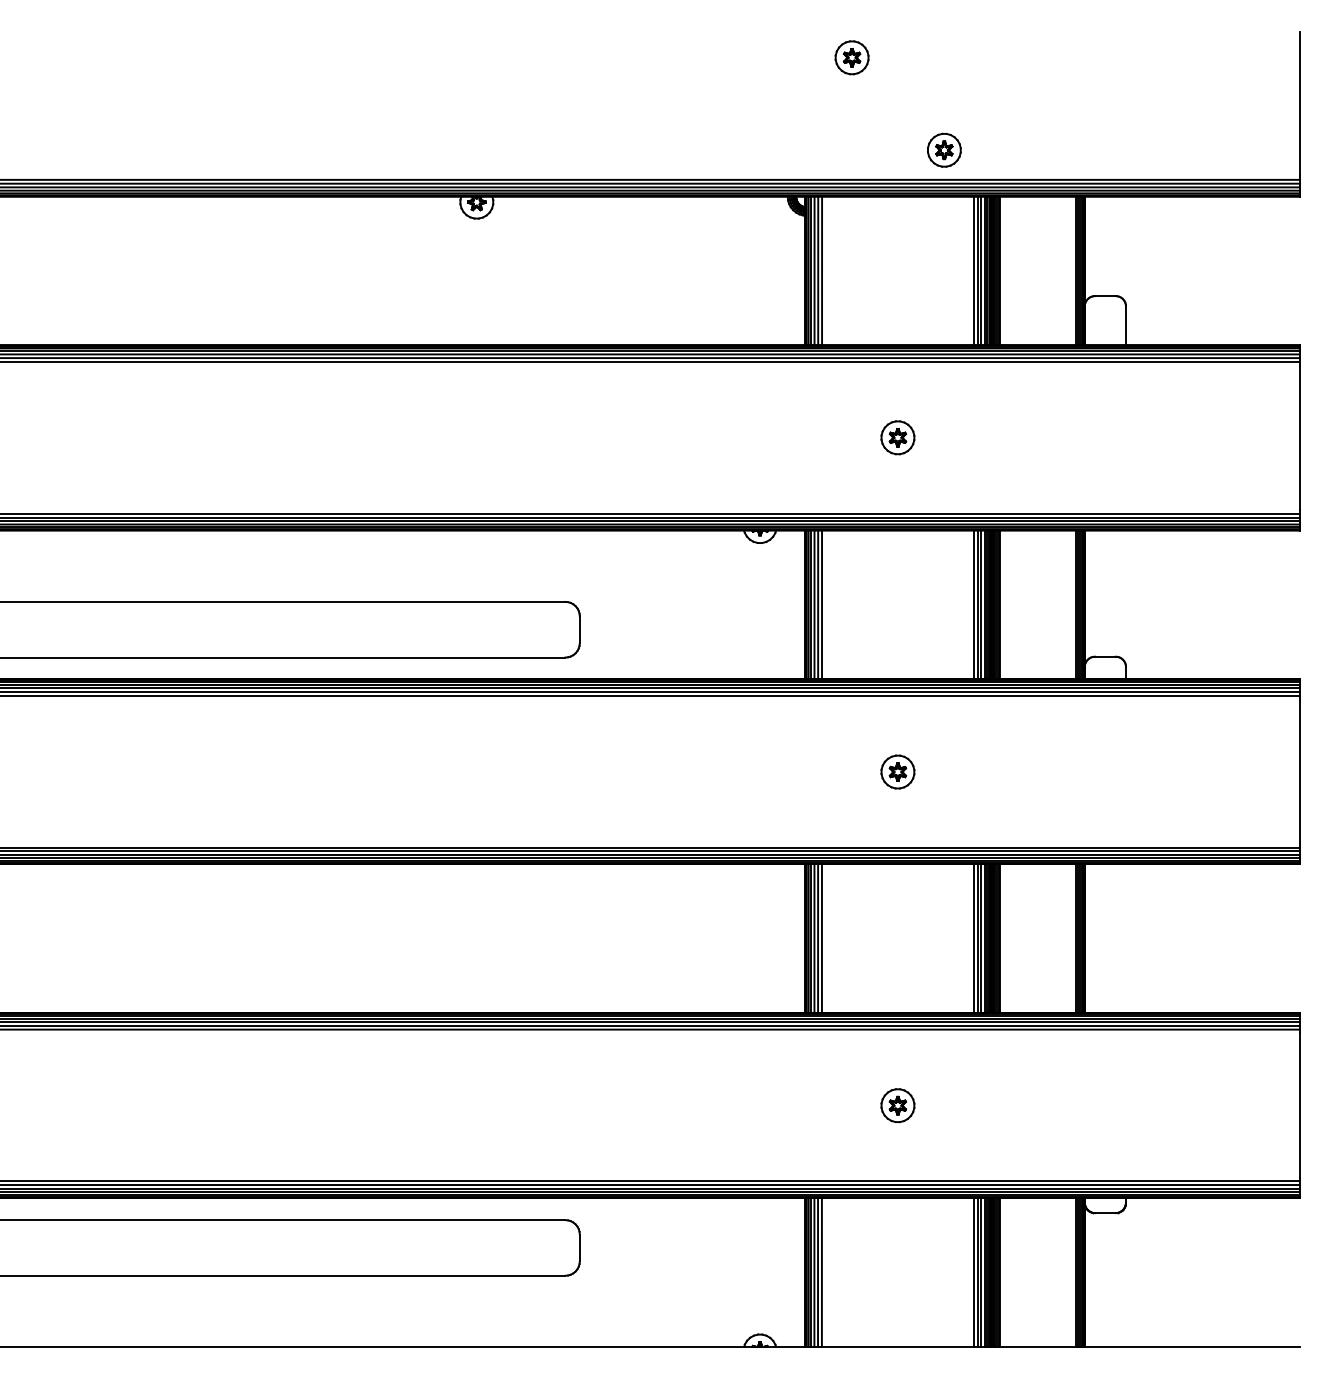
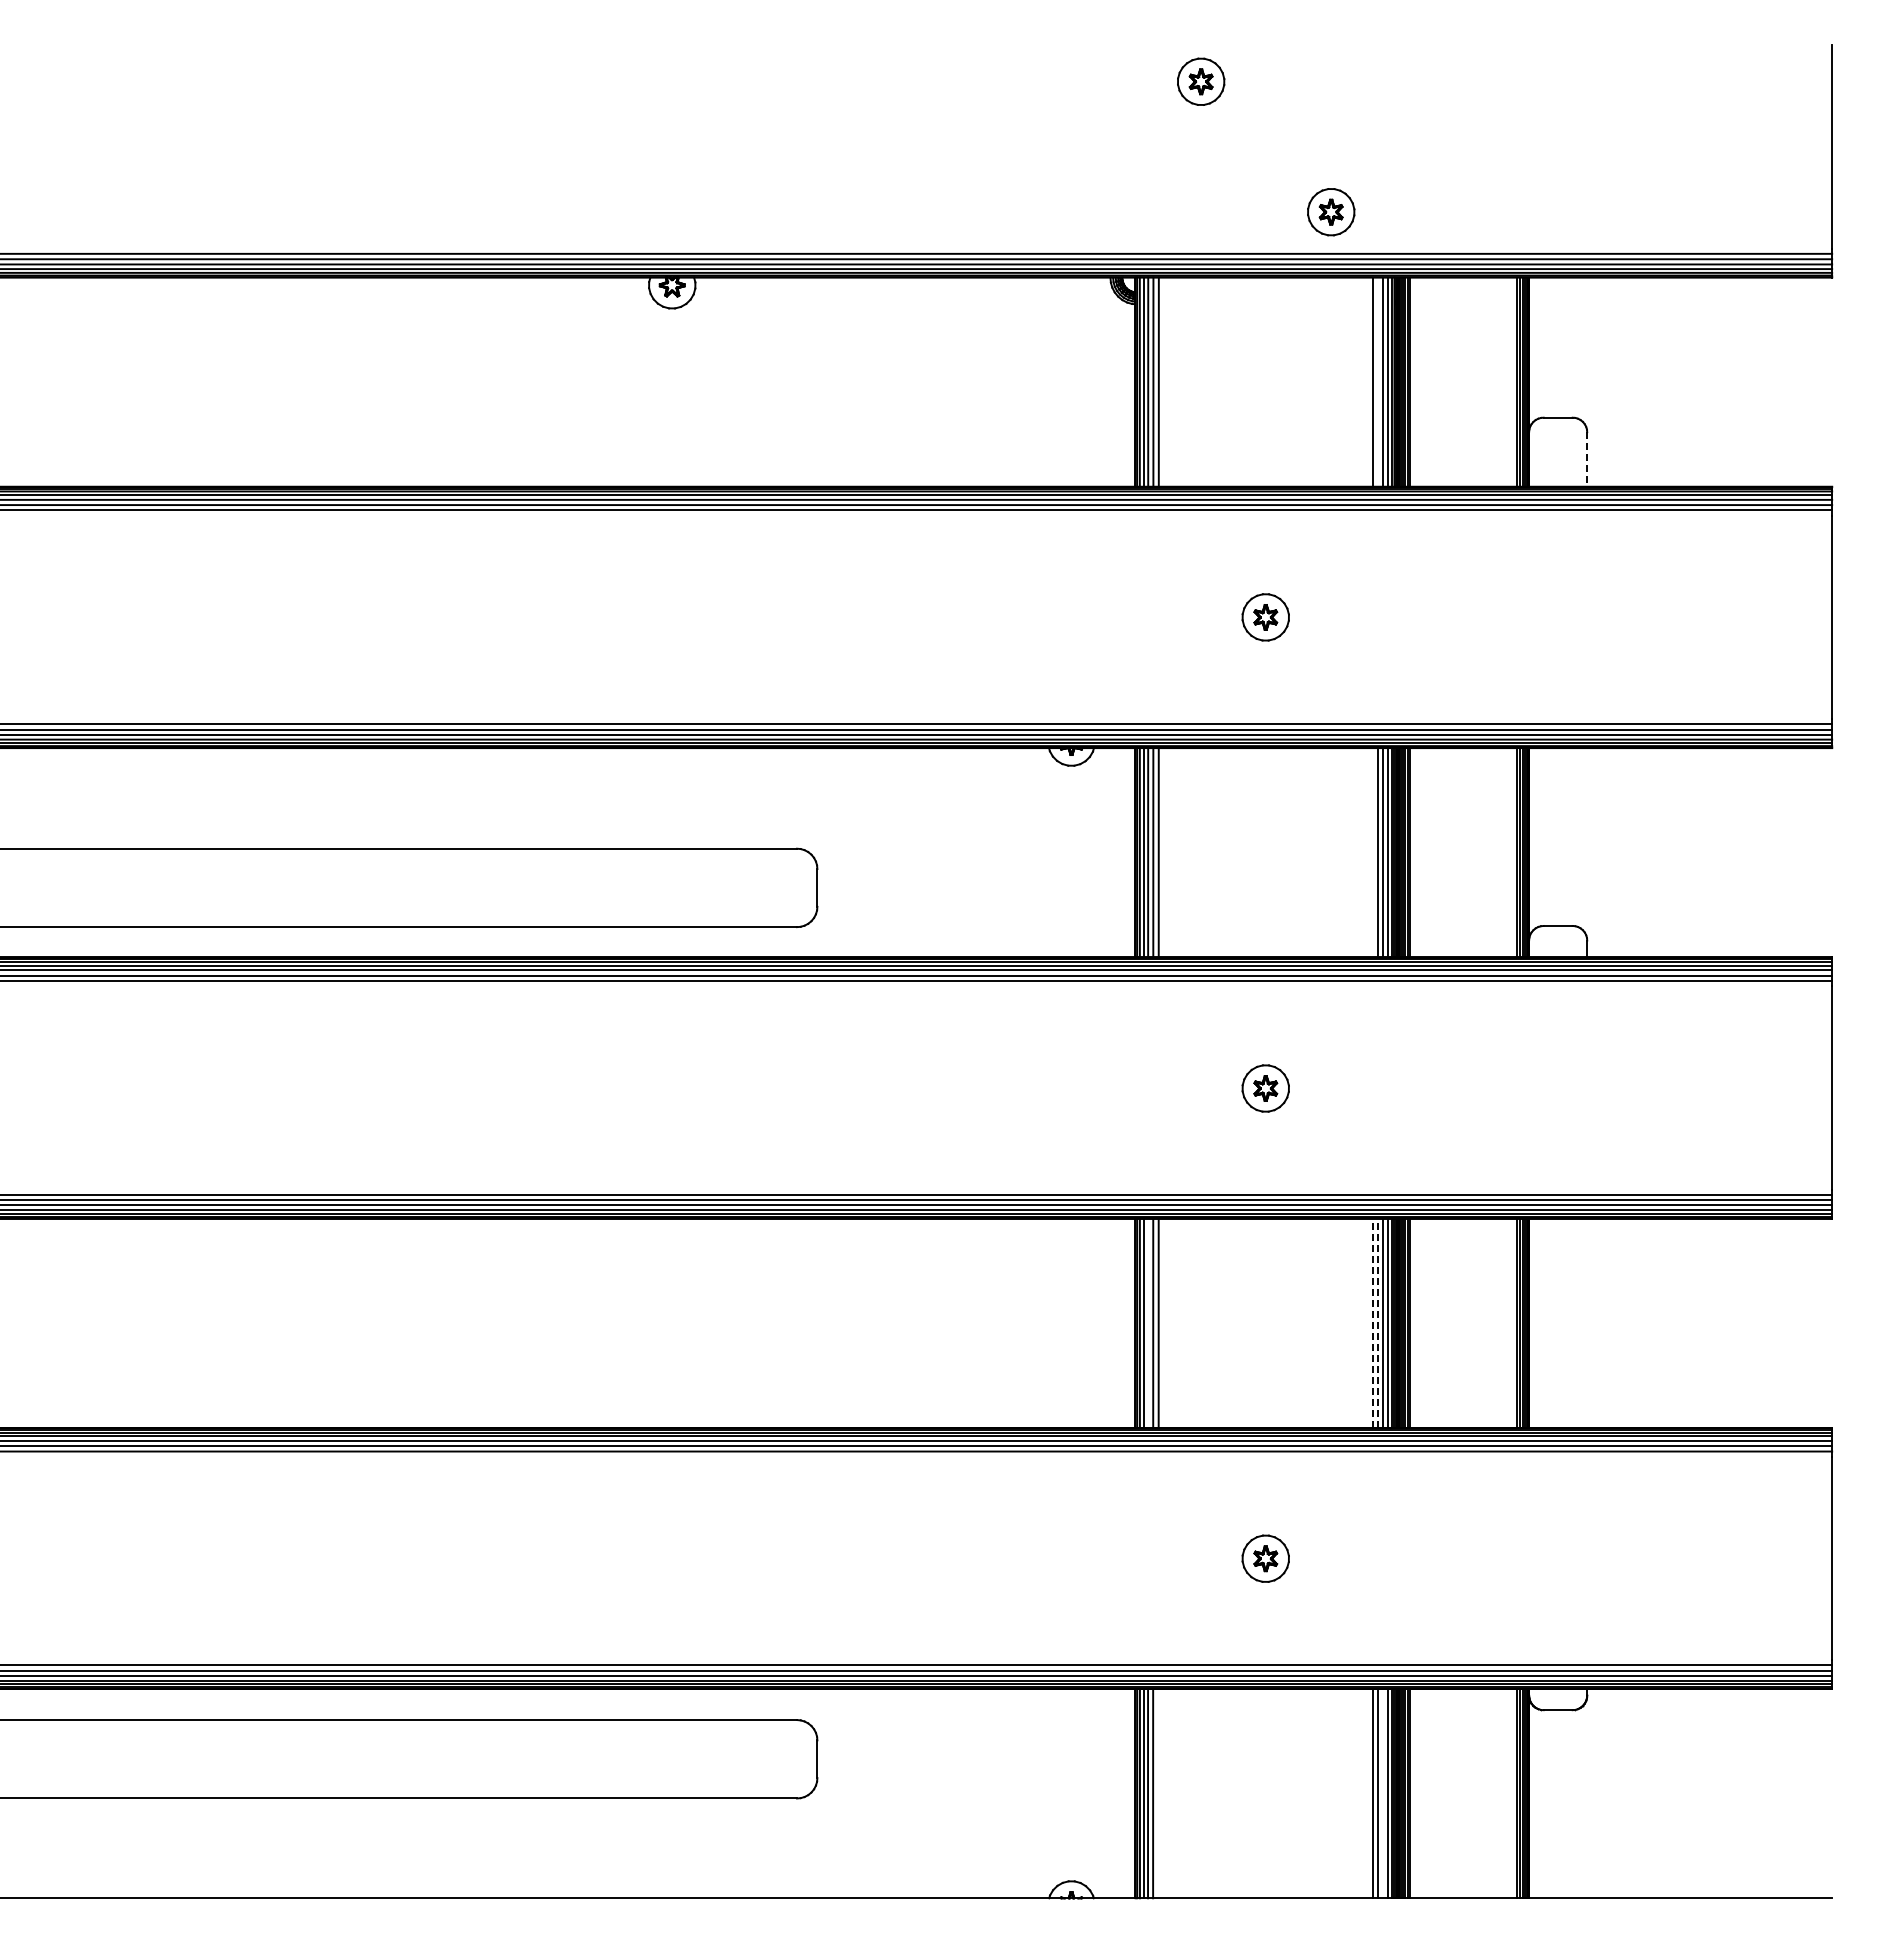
line: (977, 270) -> (1378, 381), removed
line: (1126, 325) -> (1587, 459), solid -> dashed
line: (973, 604) -> (1372, 852), removed
line: (814, 938) -> (1148, 1322), removed
line: (973, 938) -> (1372, 1323), solid -> dashed
line: (977, 938) -> (1378, 1323), solid -> dashed
line: (821, 1272) -> (1158, 1793), removed
line: (981, 1272) -> (1383, 1793), removed

